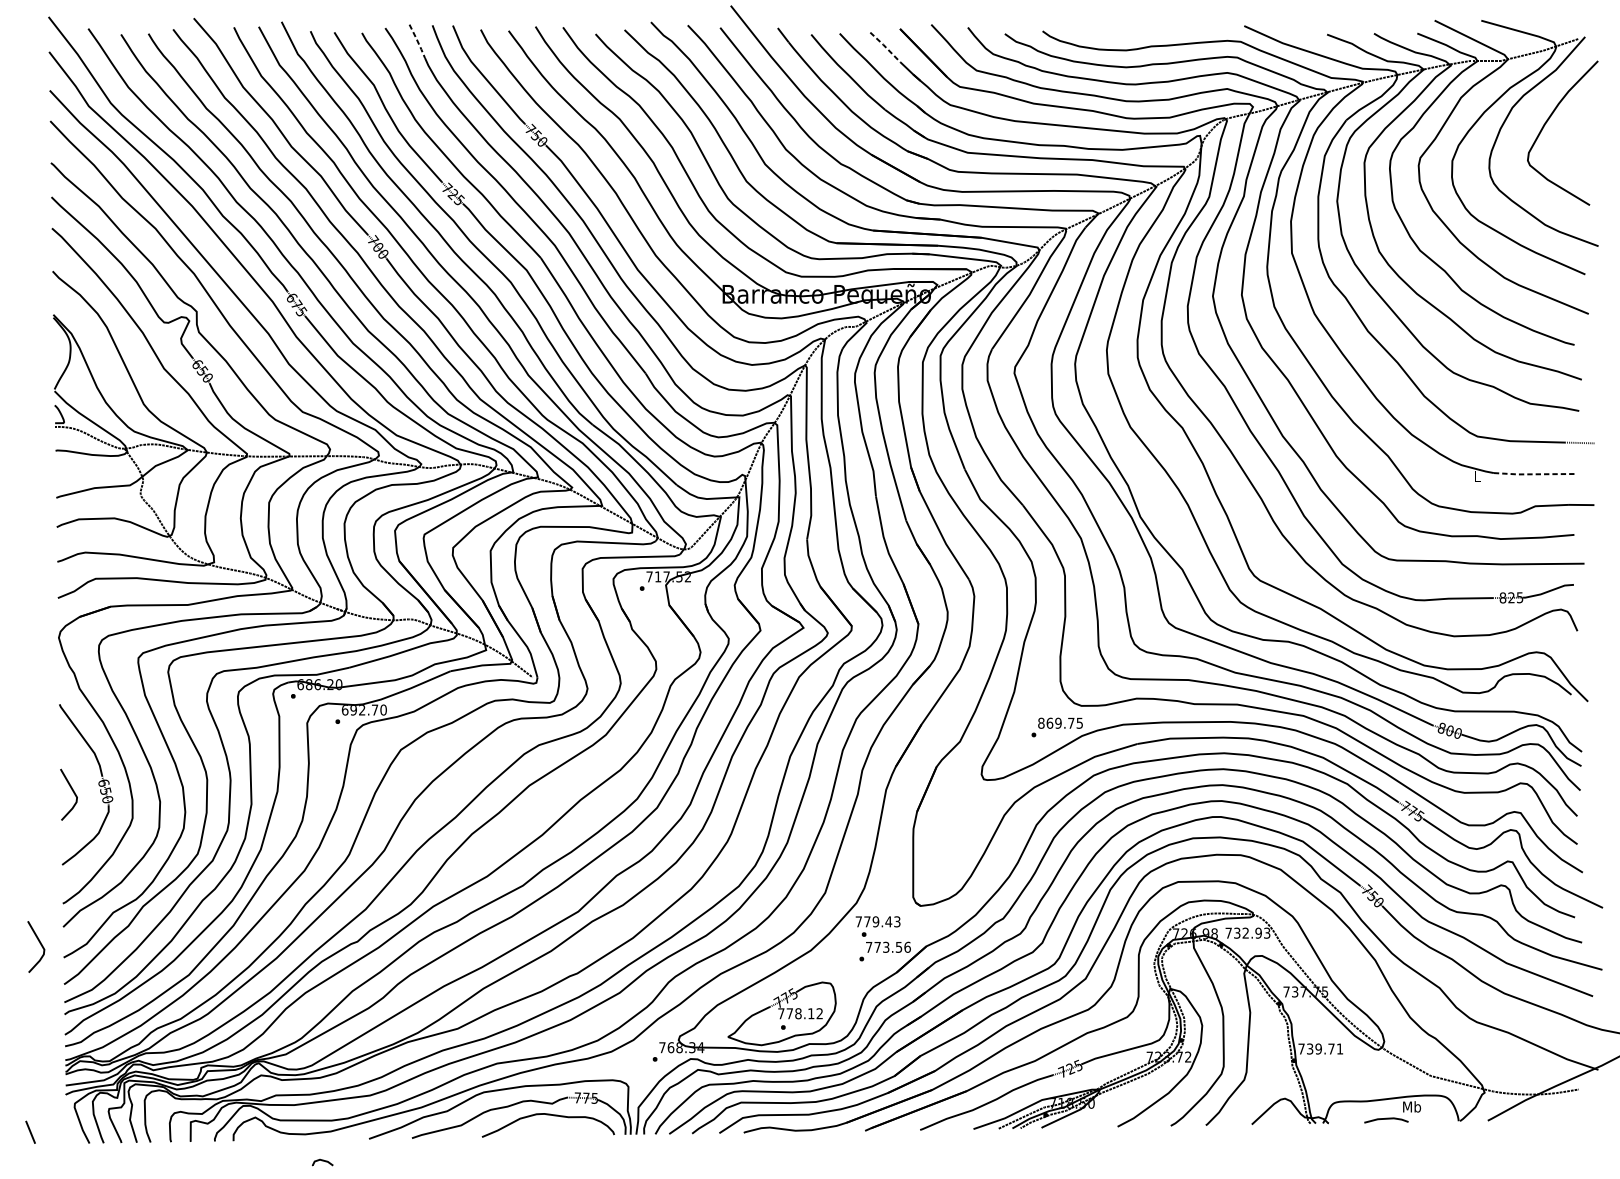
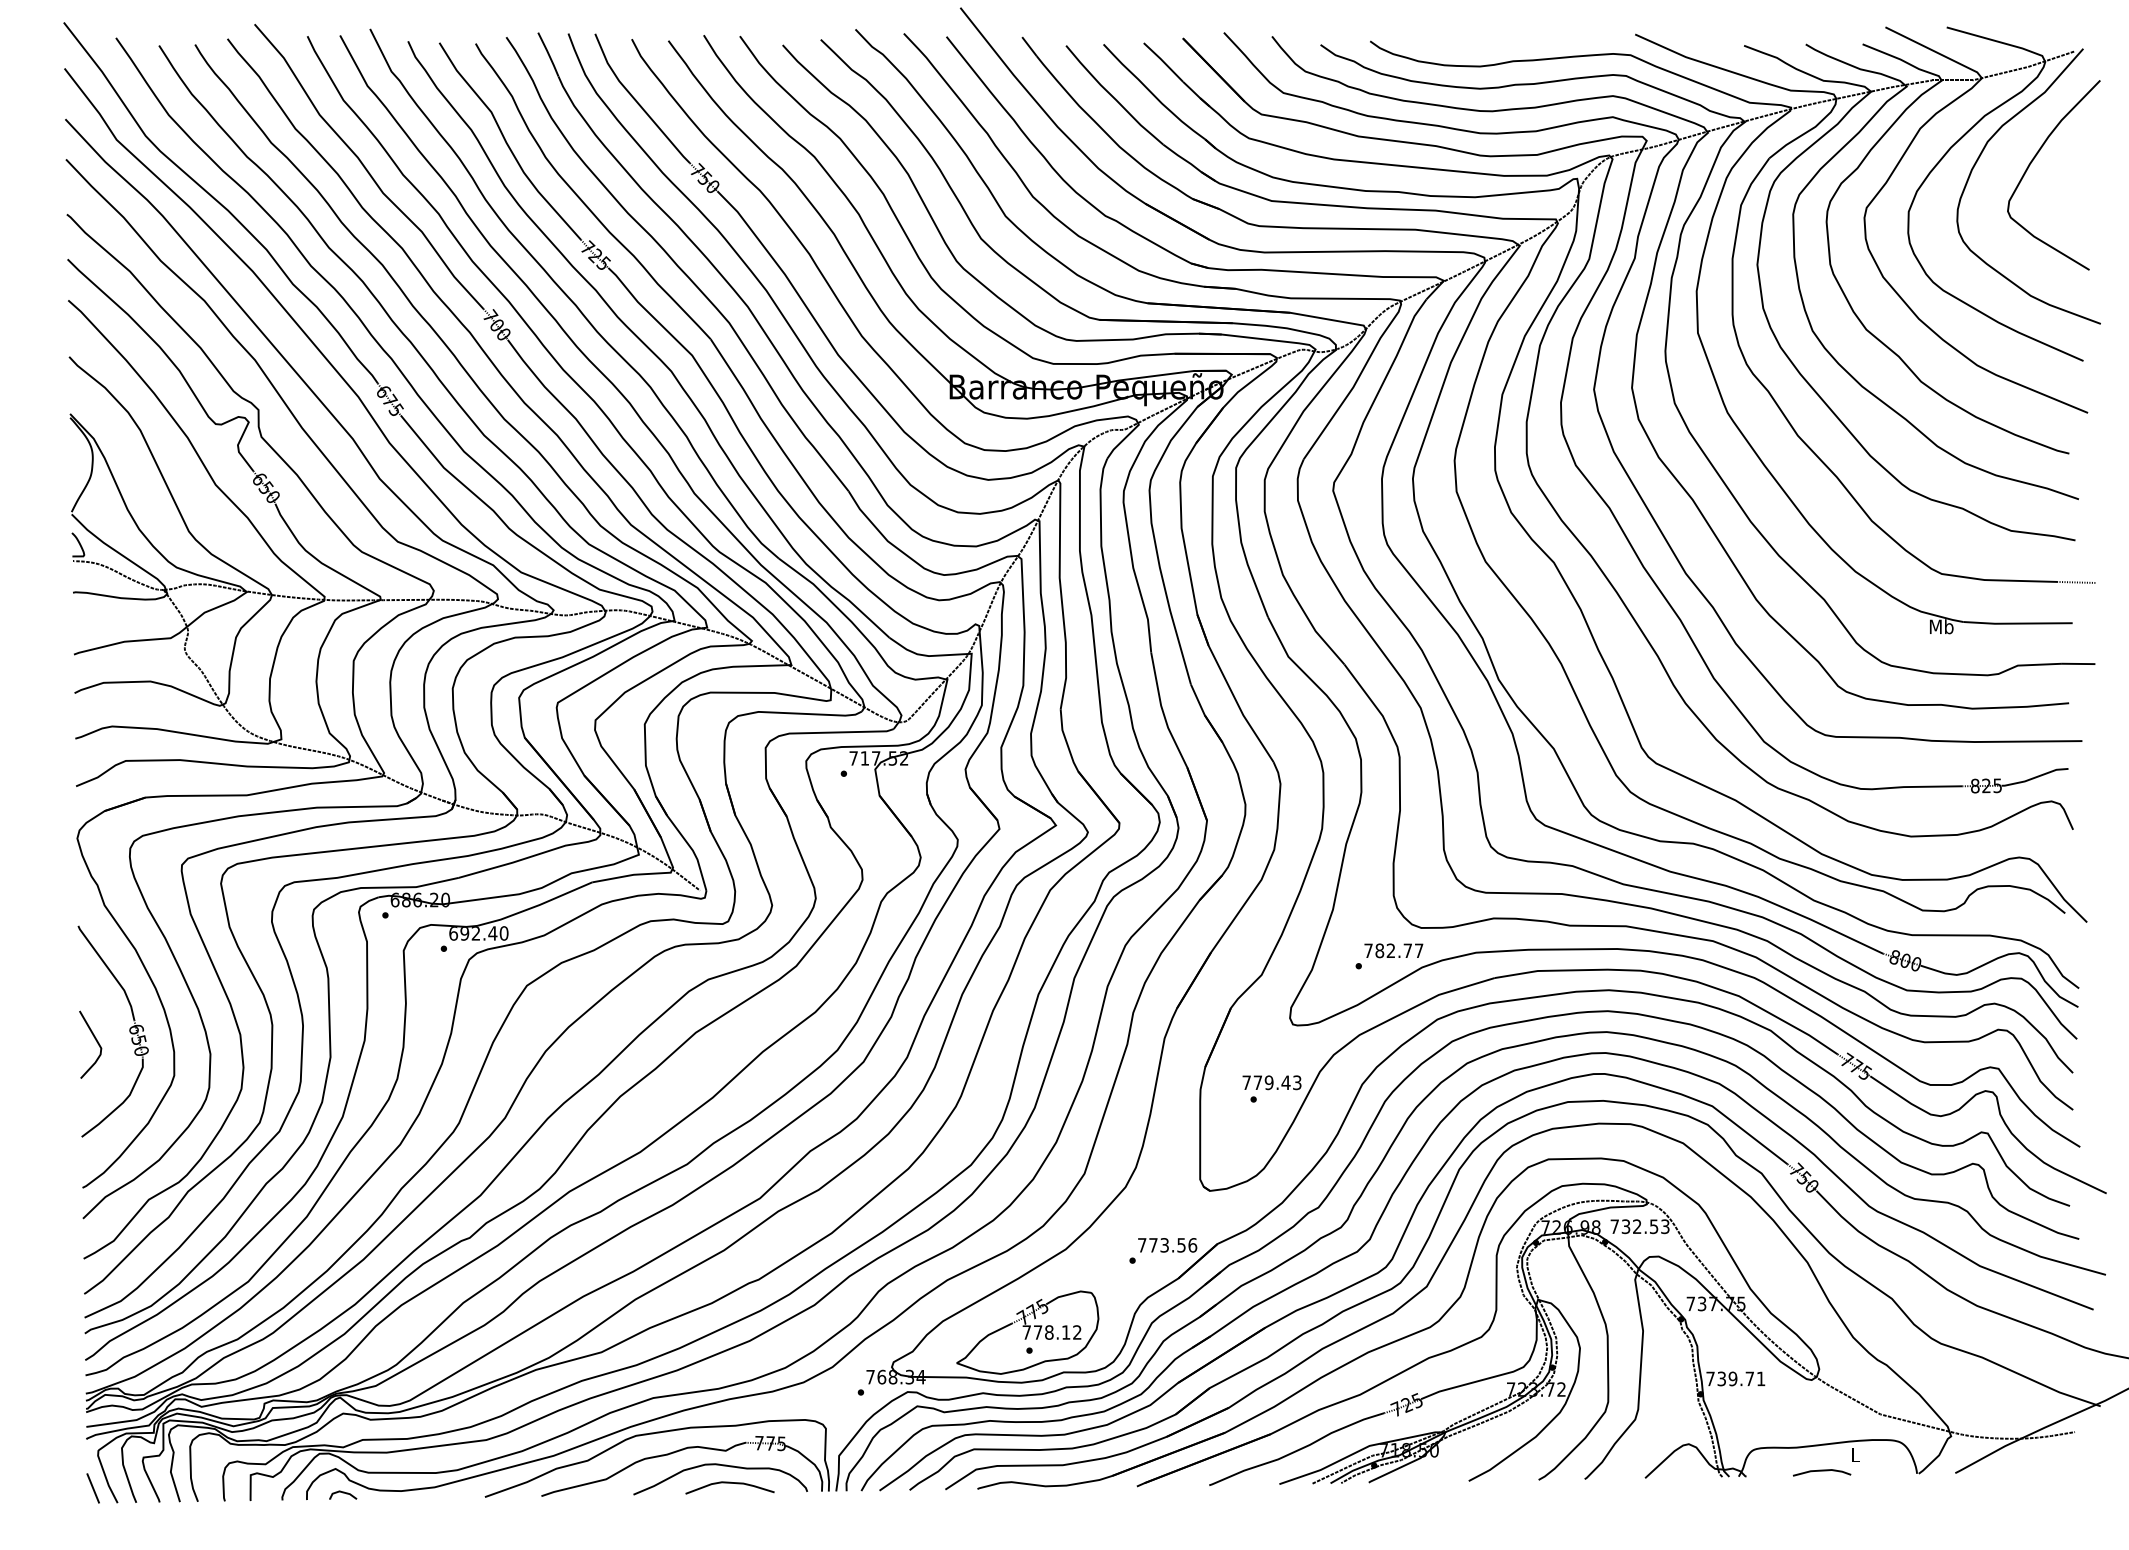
line: (417, 41) -> (548, 54), dashed -> solid
line: (886, 47) -> (1164, 62), dashed -> solid
line: (1535, 474) -> (2017, 623), dashed -> solid
text: (1477, 476) -> (1941, 626), L -> Mb
text: (374, 710) -> (492, 933), 692.70 -> 692.40
text: (1060, 723) -> (1393, 950), 869.75 -> 782.77
text: (877, 926) -> (1271, 1088), moved
text: (1258, 933) -> (1653, 1226), 732.93 -> 732.53
line: (40, 945) -> (53, 1242), removed
text: (1411, 1106) -> (1855, 1454), Mb -> L
curve: (555, 1128) -> (729, 1483), added
line: (30, 1132) -> (92, 1488), moved
curve: (323, 1161) -> (343, 1493), moved

